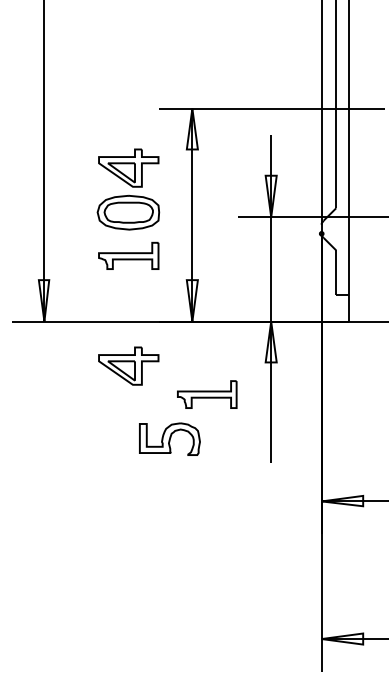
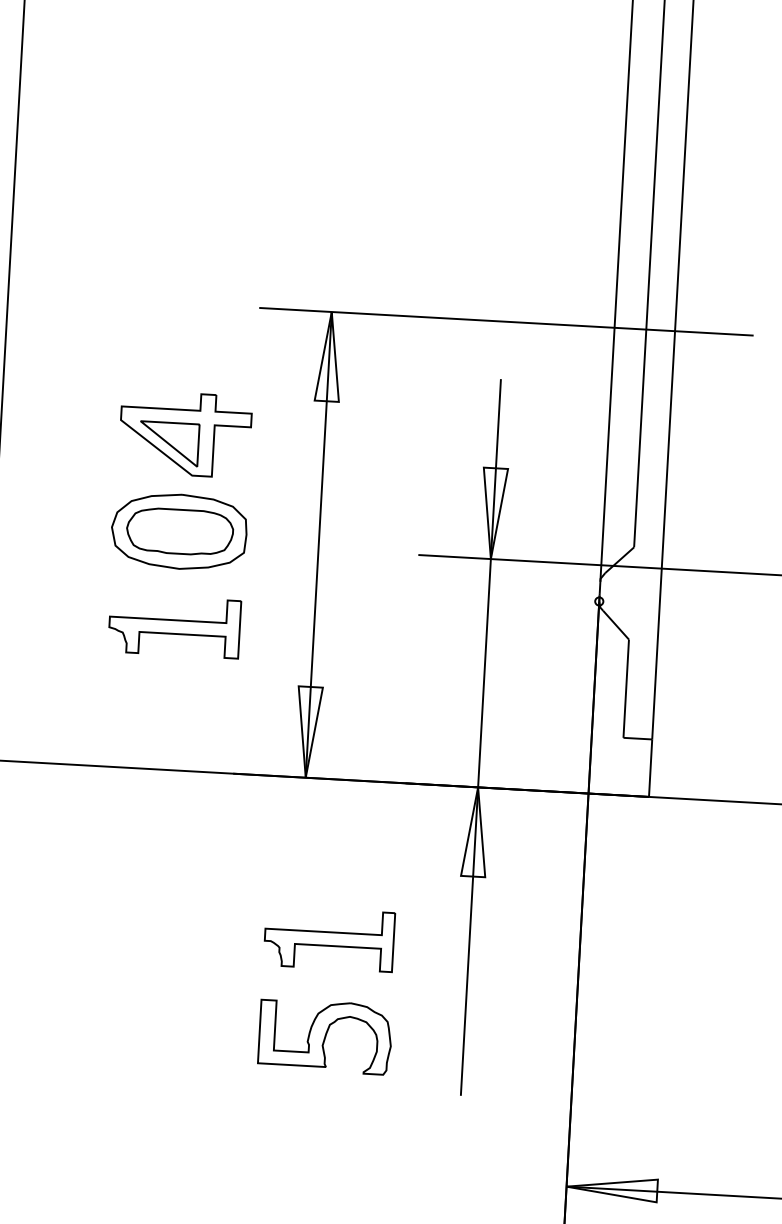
part: (128, 365) -> (160, 865), removed
part: (169, 438) -> (324, 1035), moved

